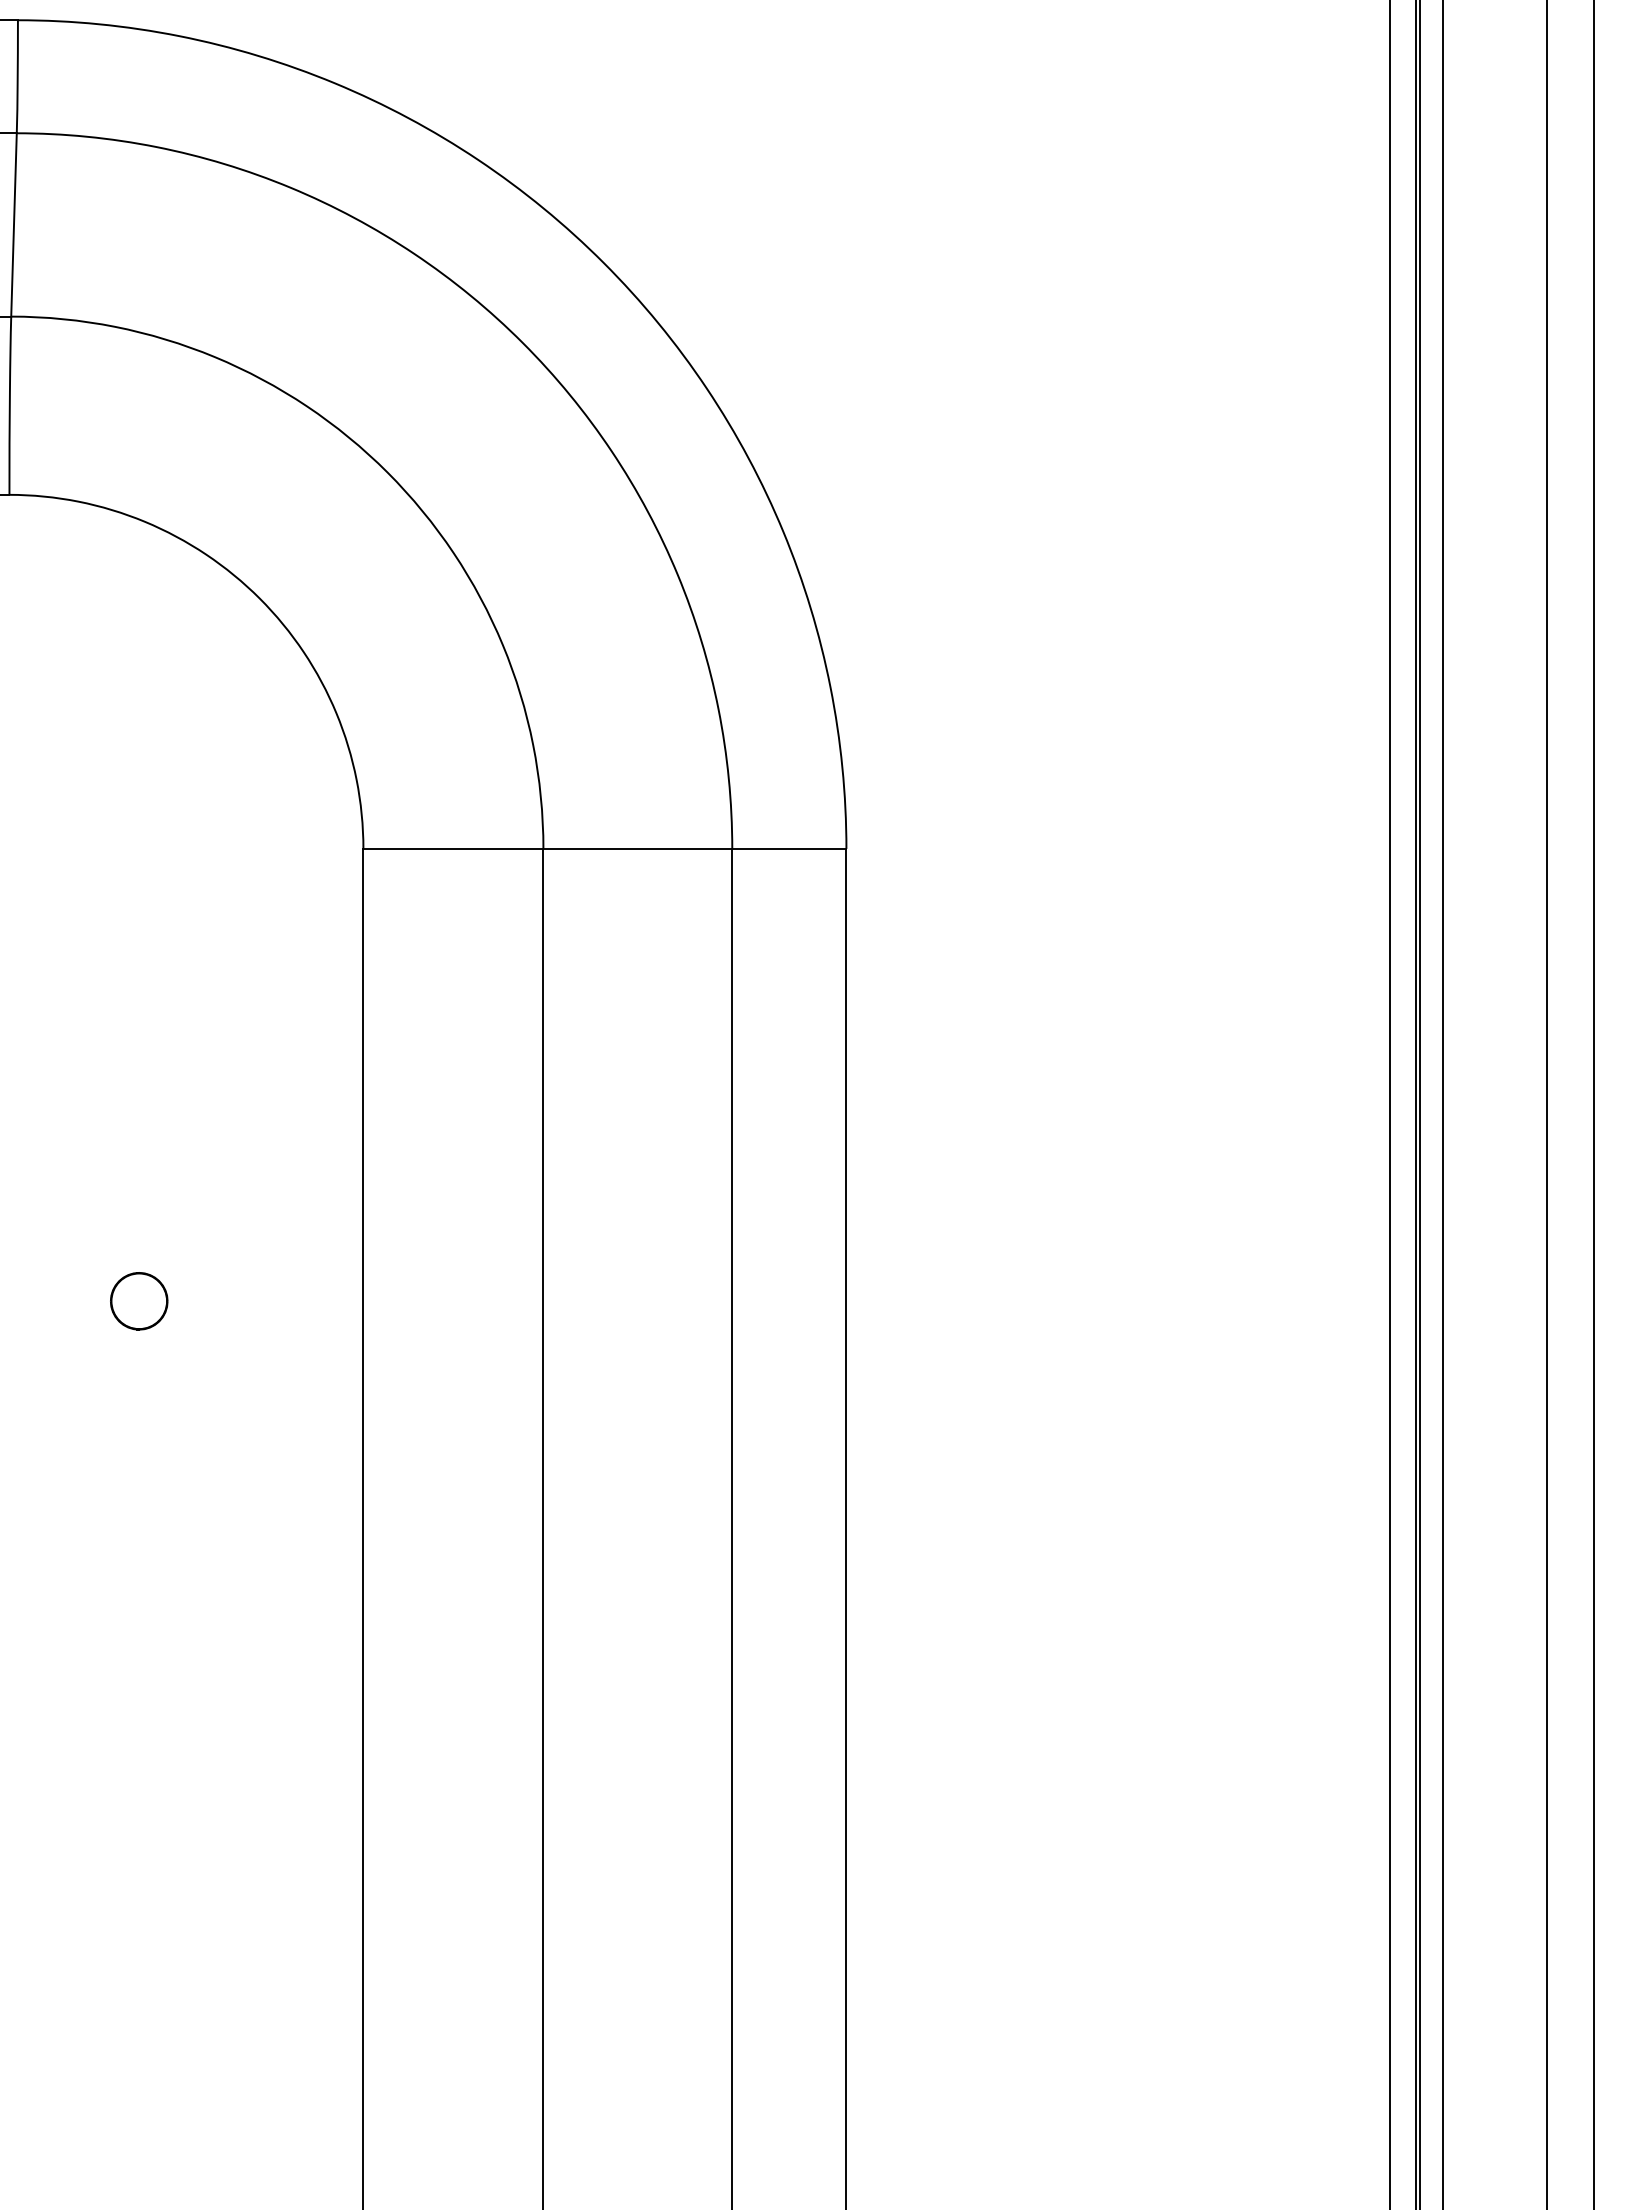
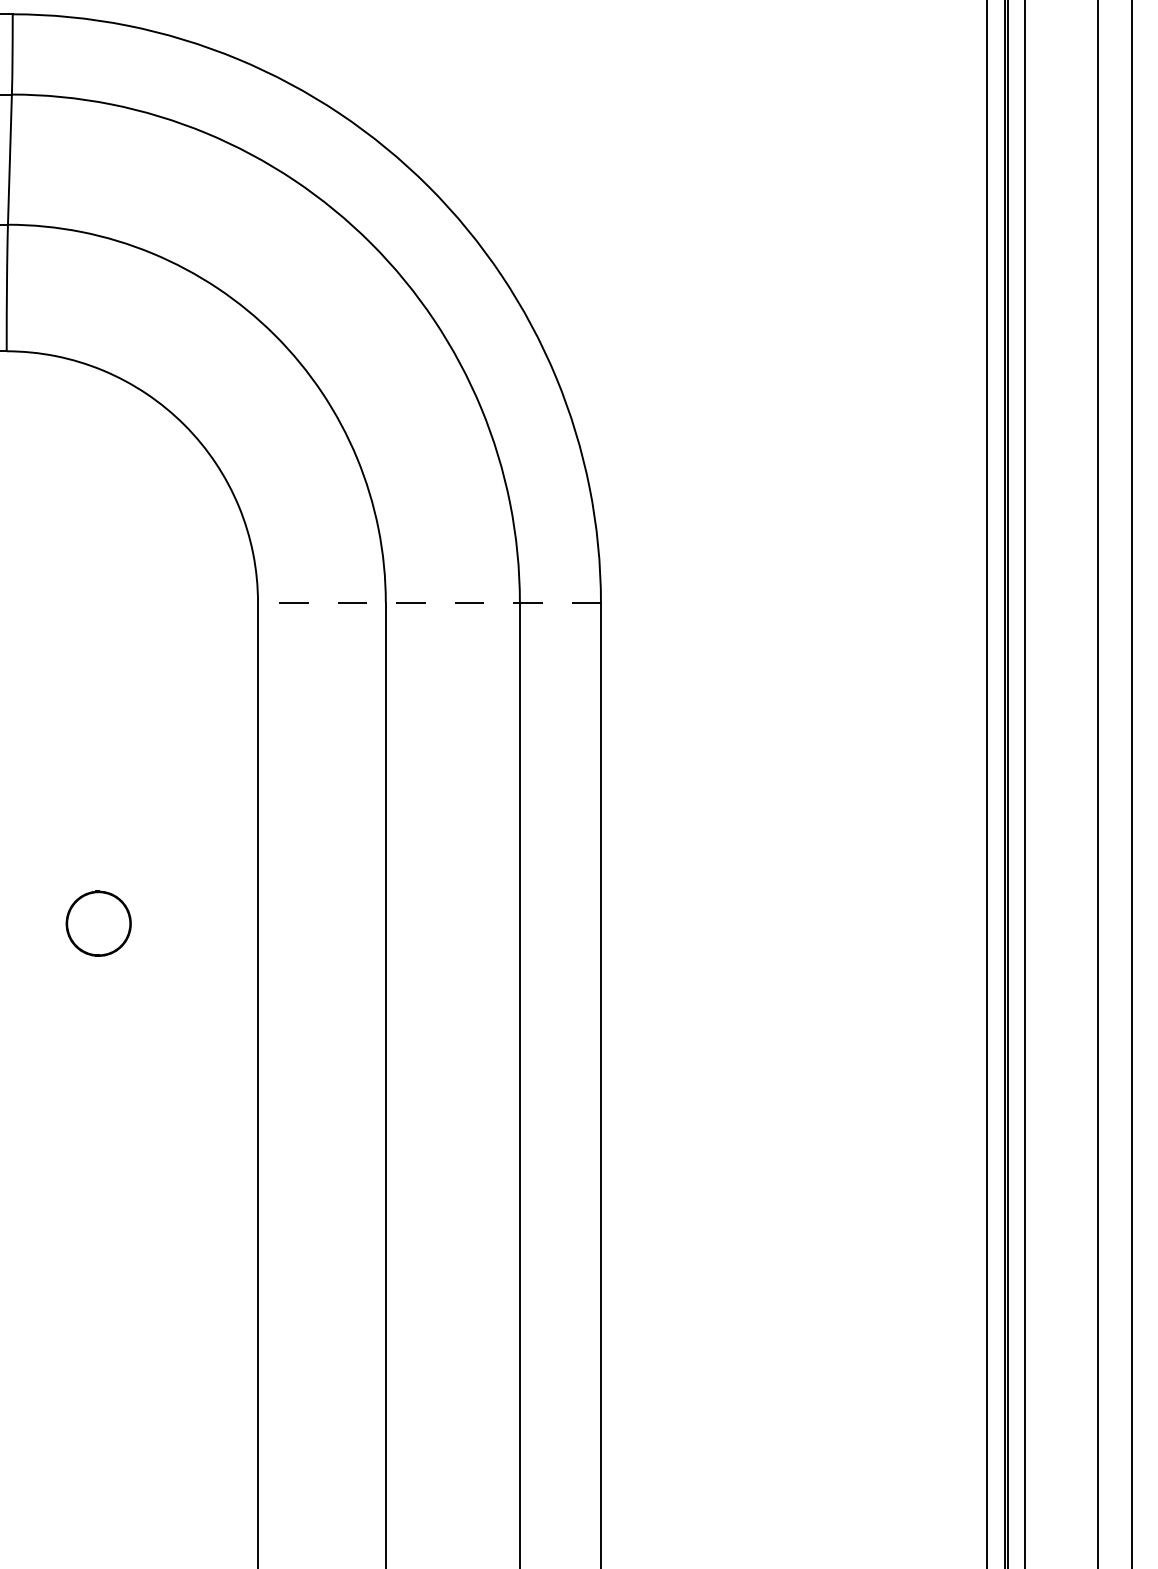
line: (604, 848) -> (429, 602), solid -> dashed
part: (139, 1301) -> (99, 924), size x1.6

